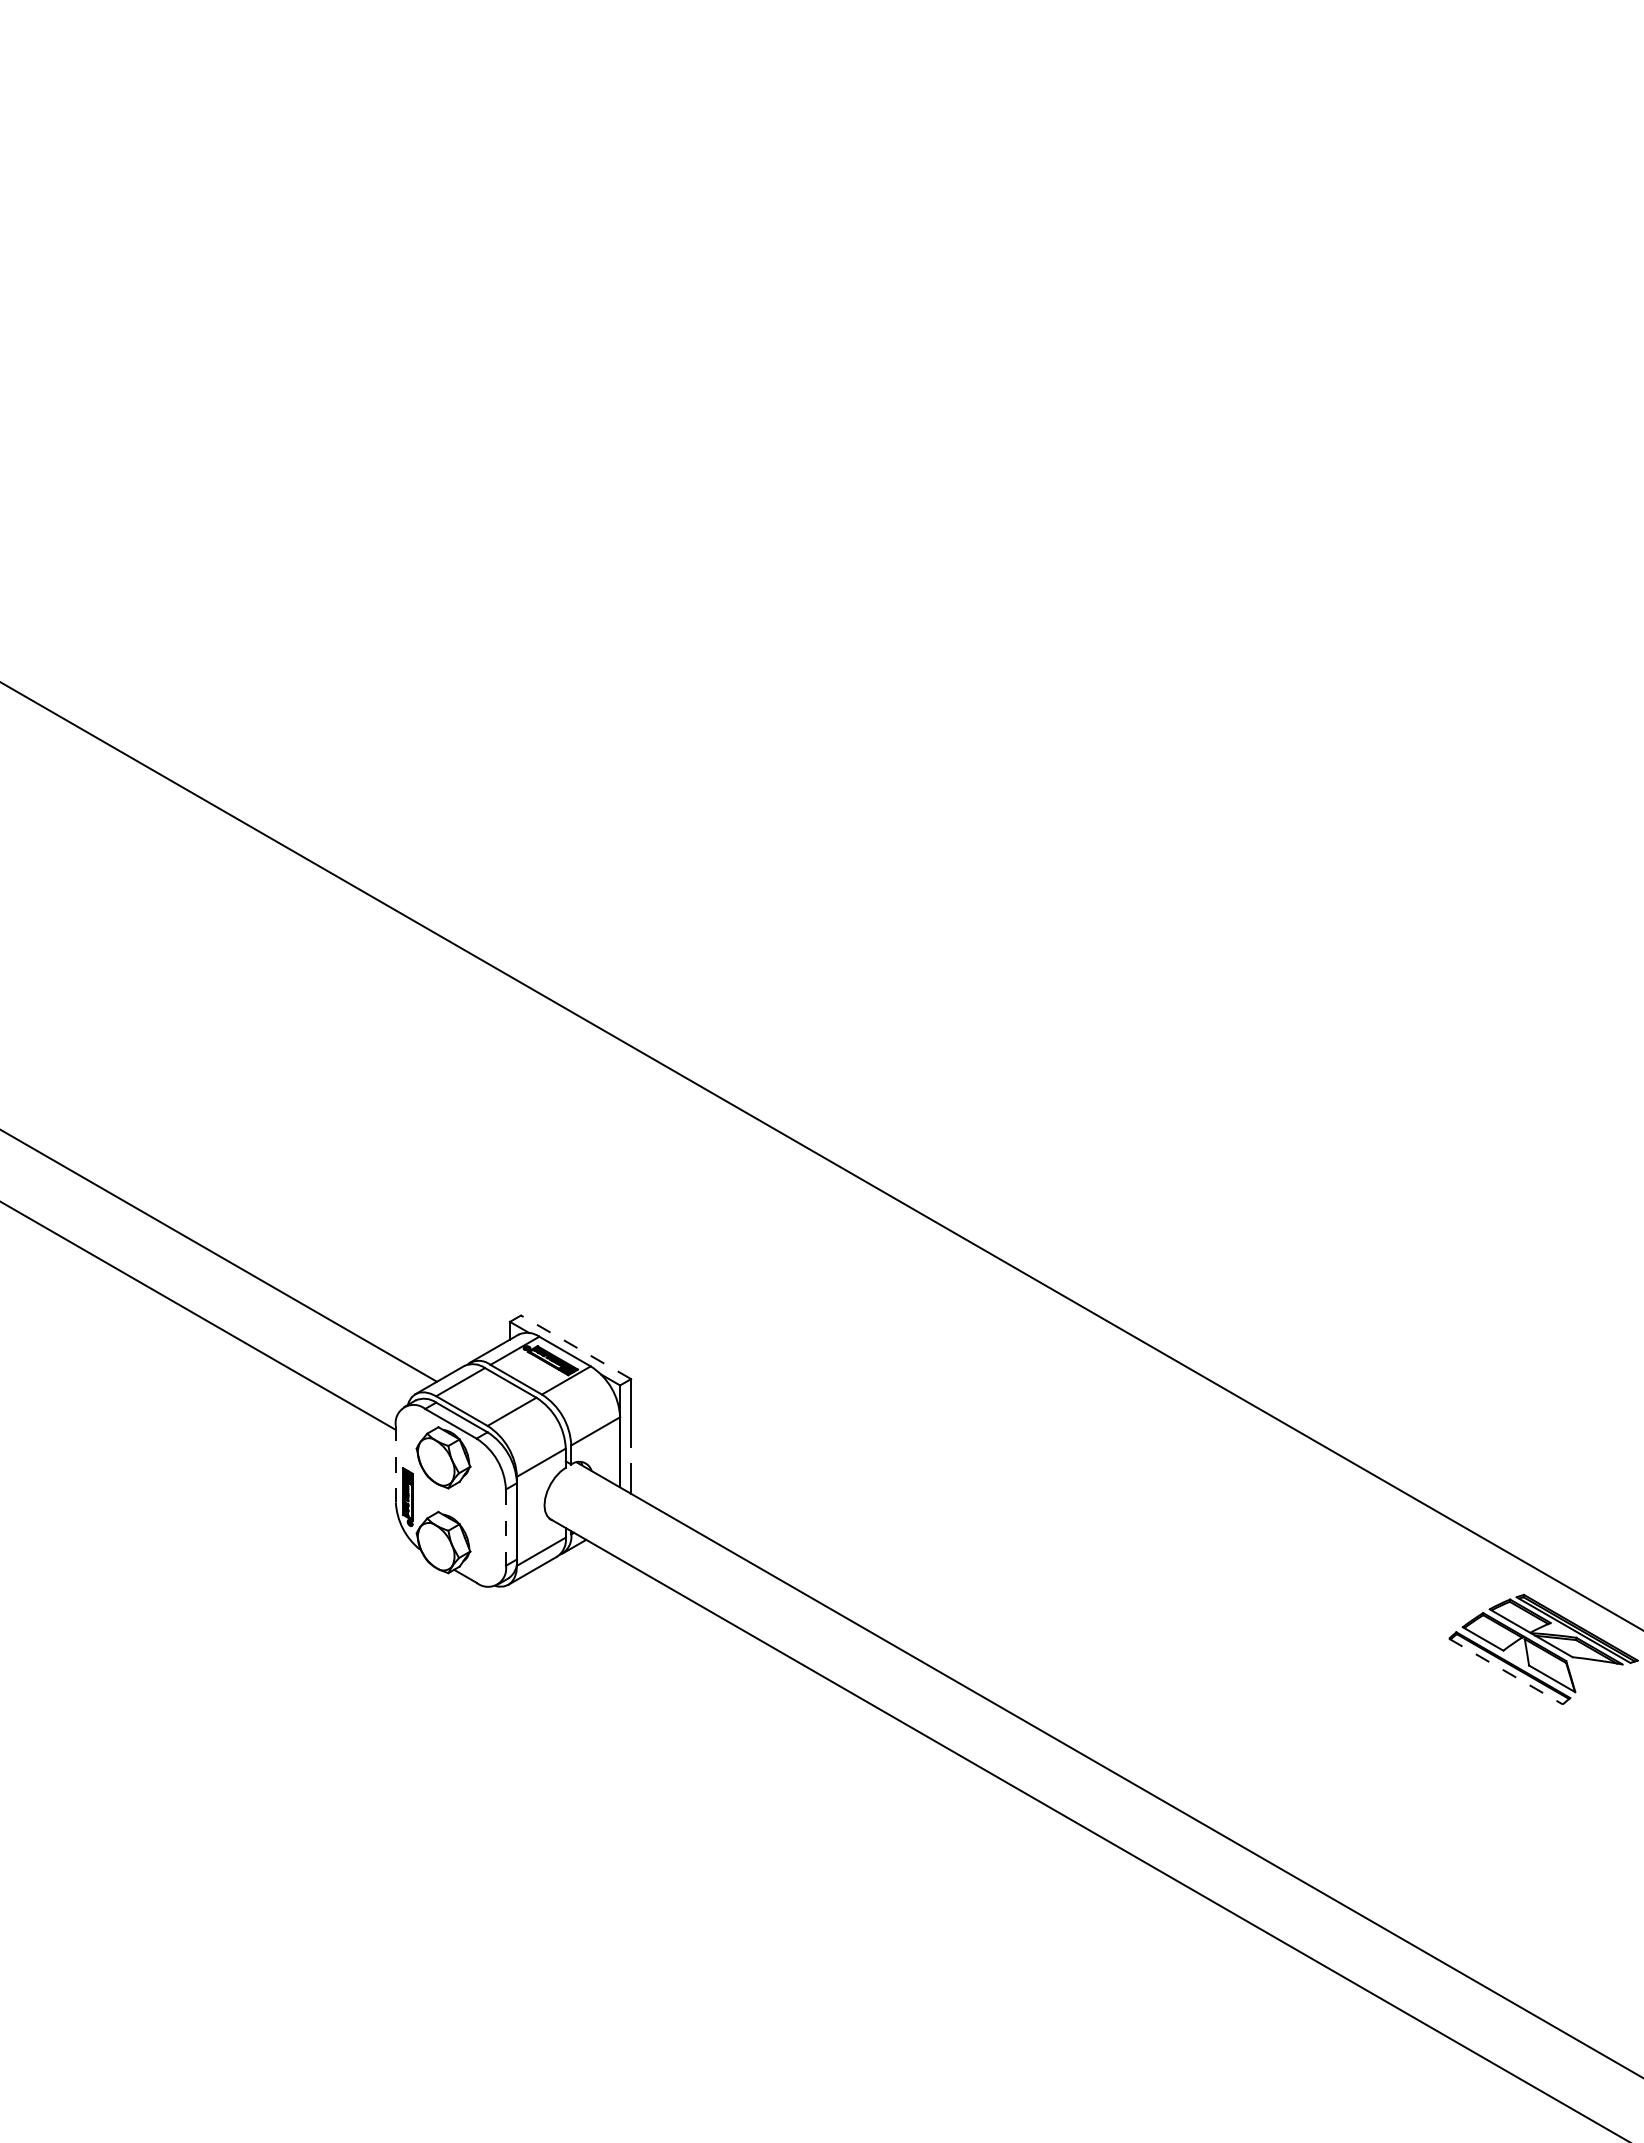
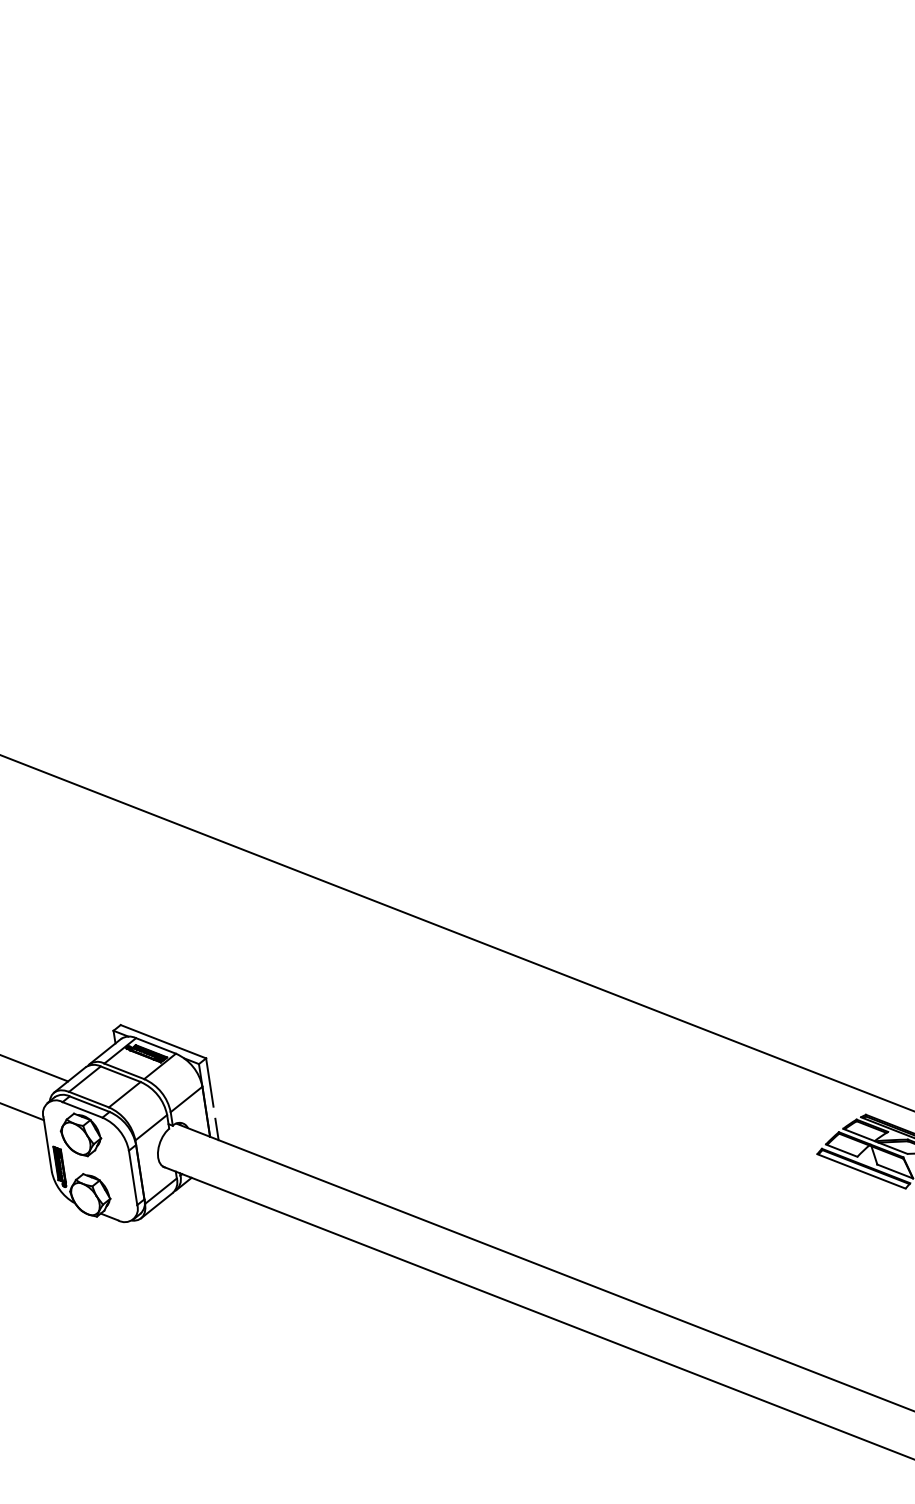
line: (576, 1347) -> (163, 1041), dashed -> solid
line: (395, 1464) -> (47, 1144), dashed -> solid
line: (505, 1528) -> (132, 1178), dashed -> solid
line: (1505, 1671) -> (861, 1171), dashed -> solid

